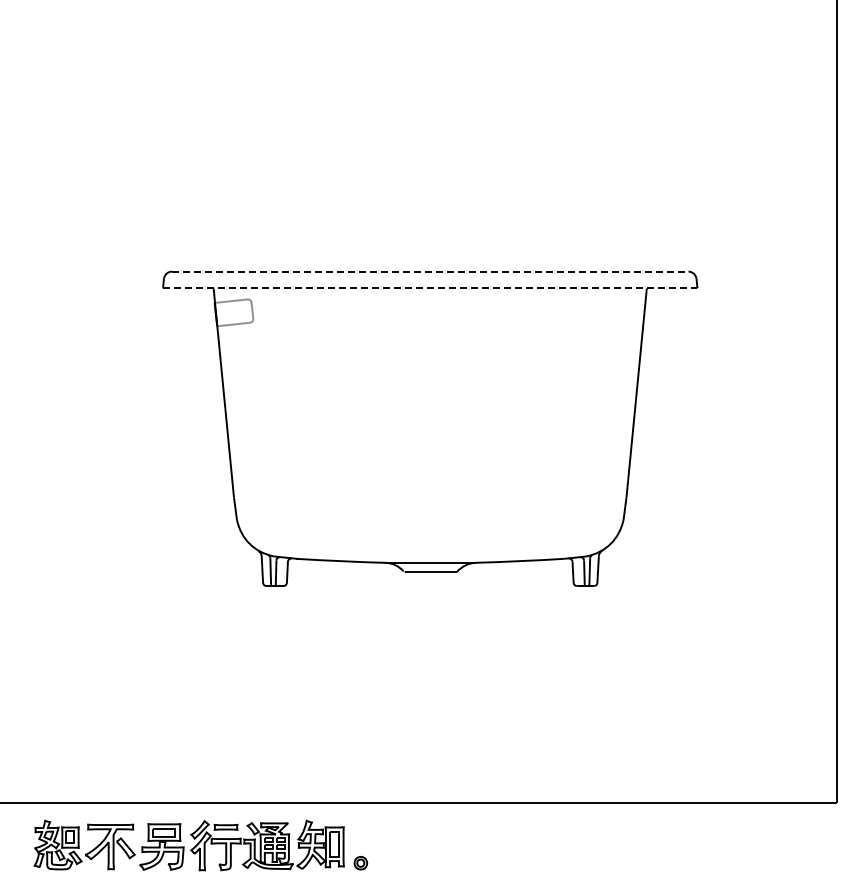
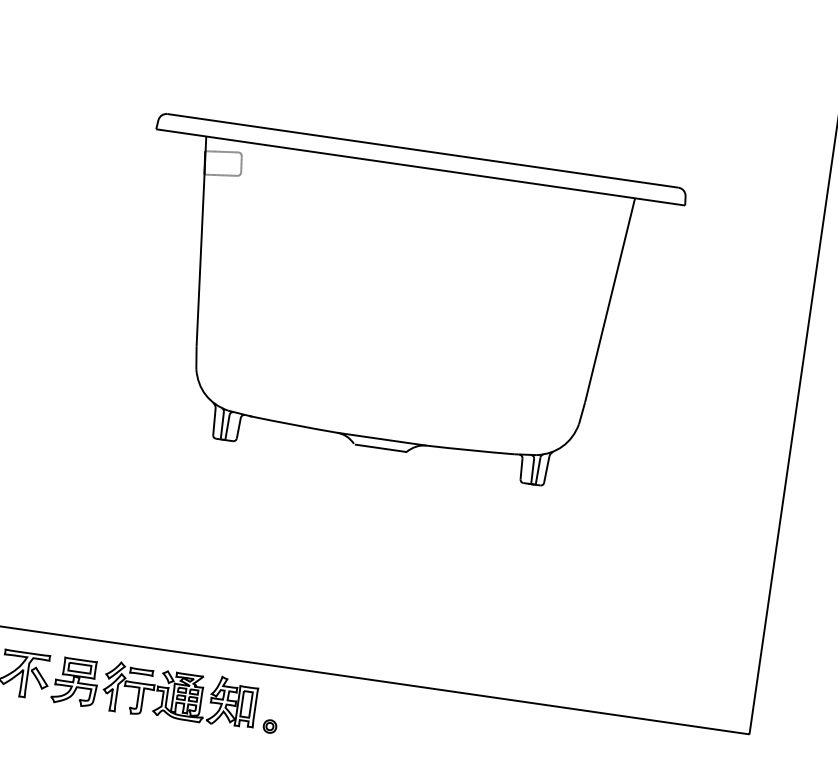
line: (430, 271) -> (423, 150), dashed -> solid
line: (430, 288) -> (420, 167), dashed -> solid

